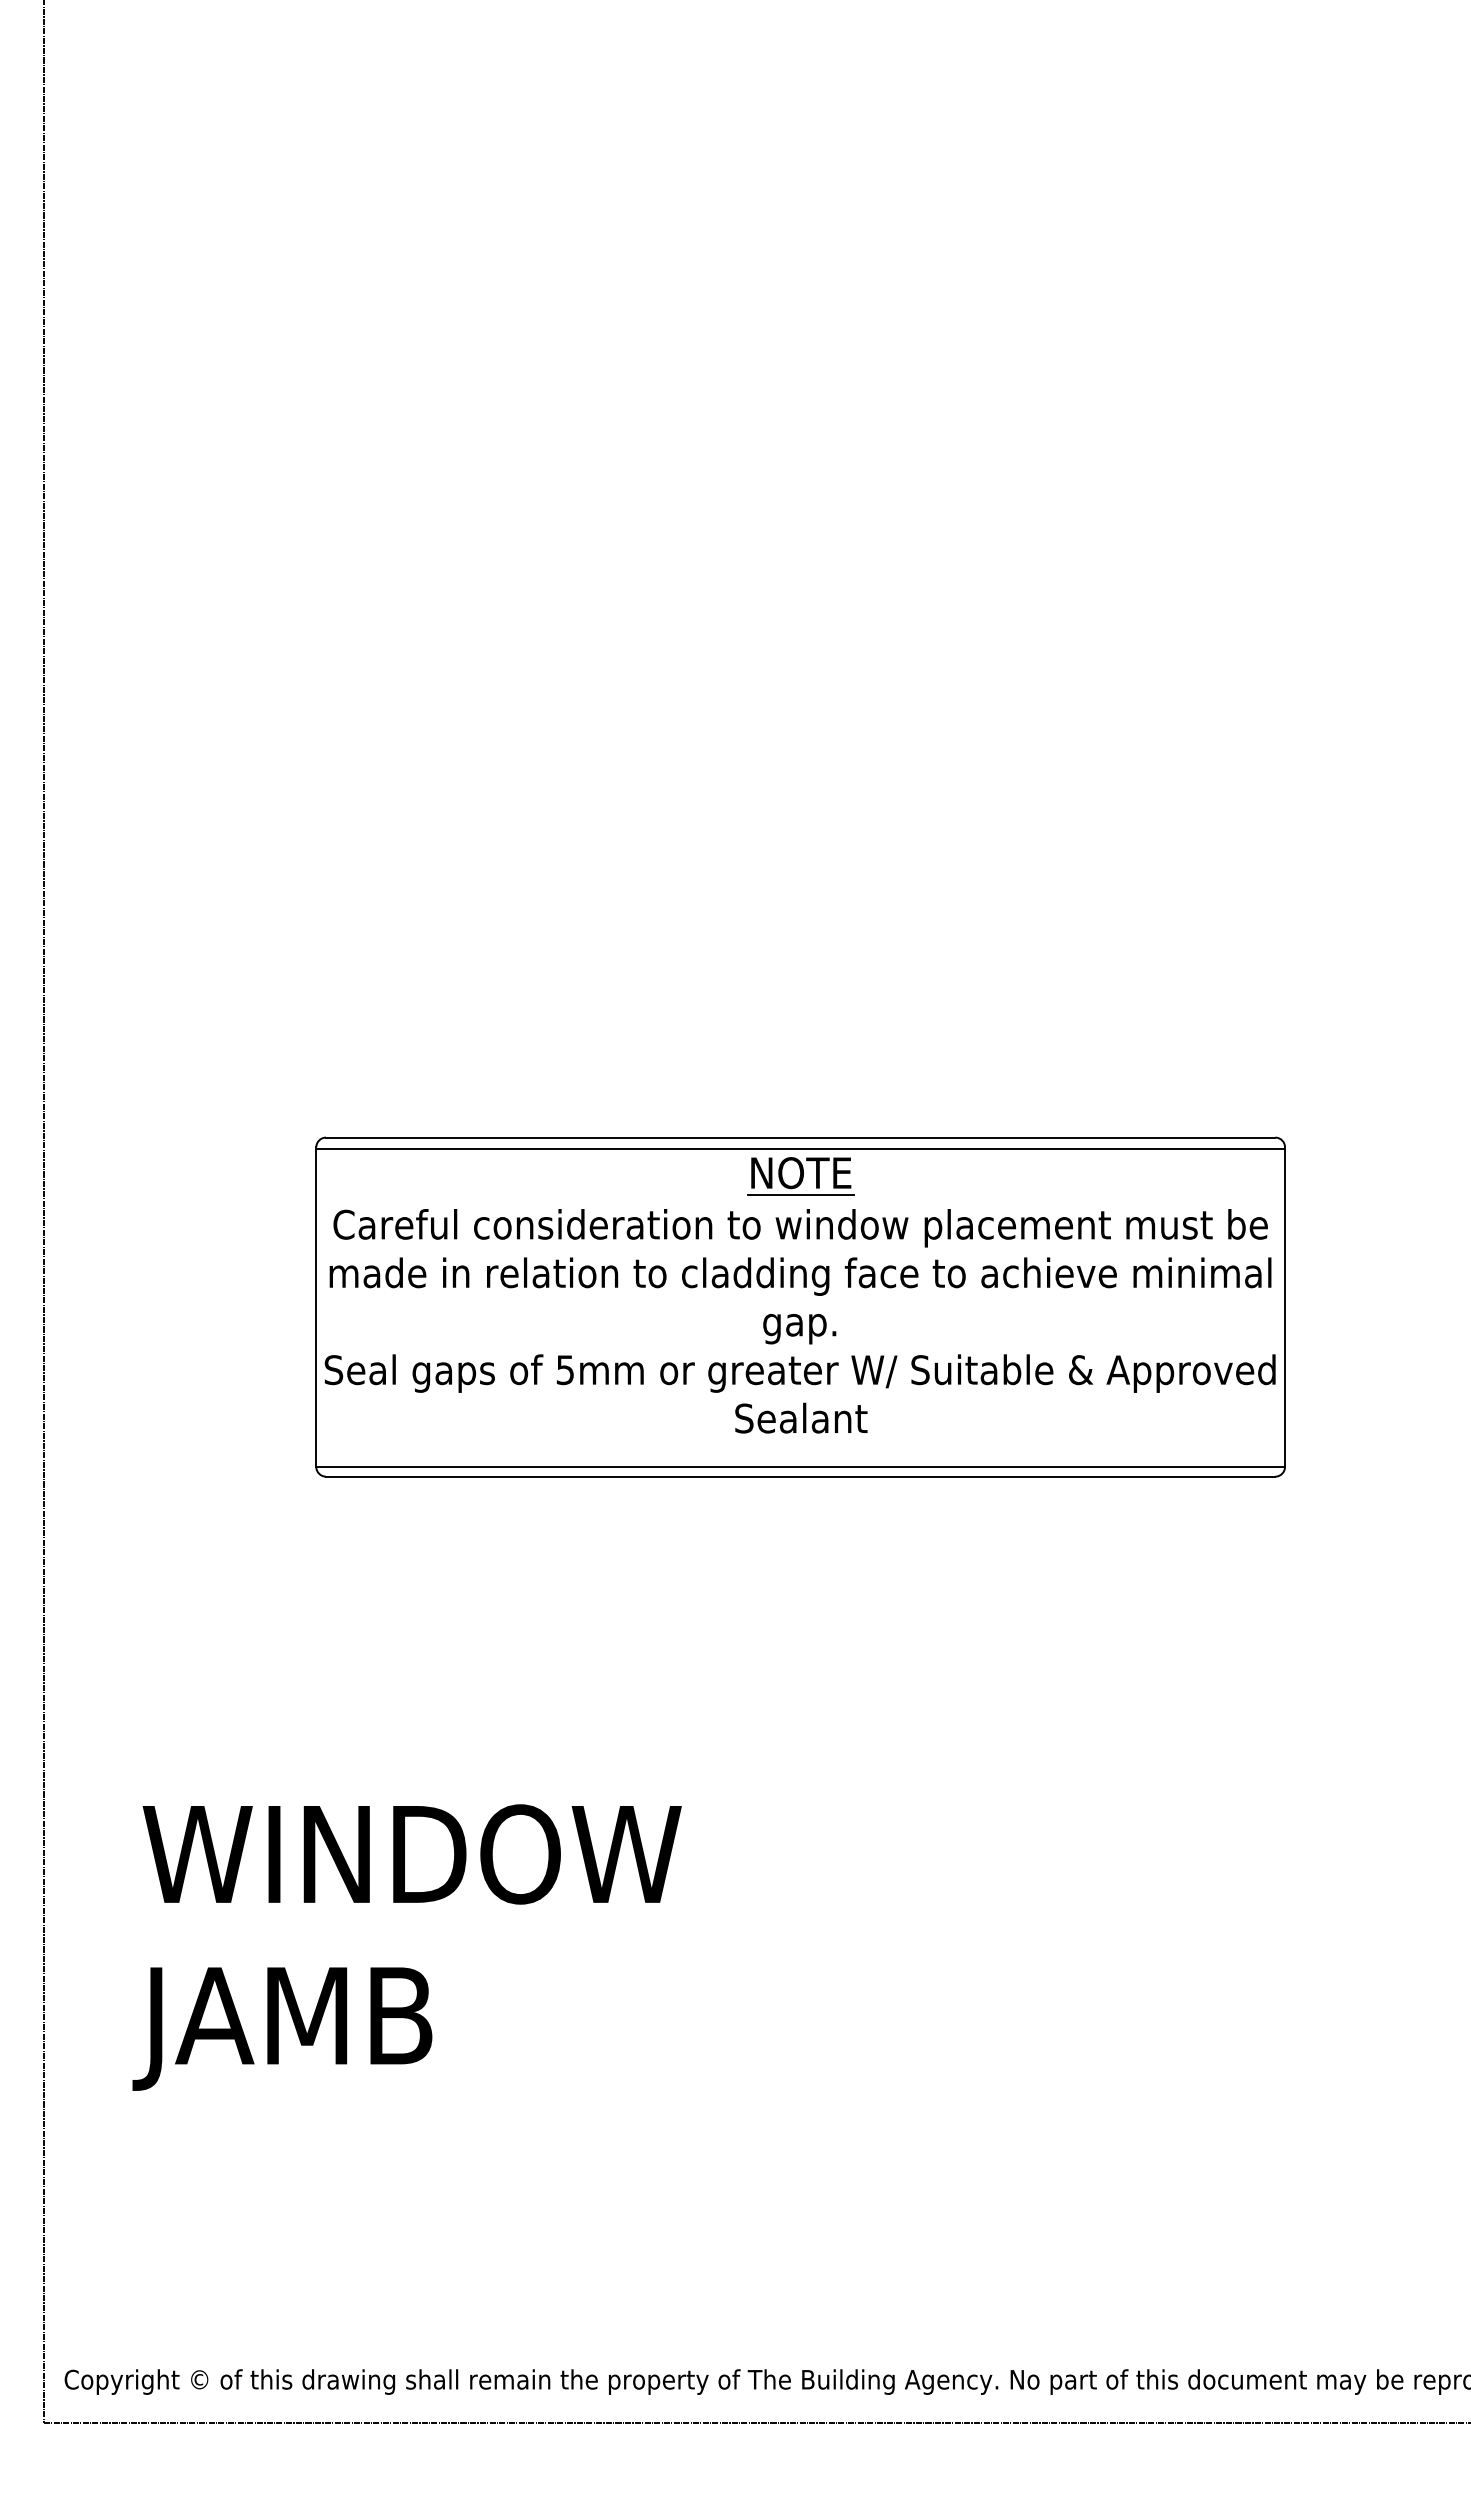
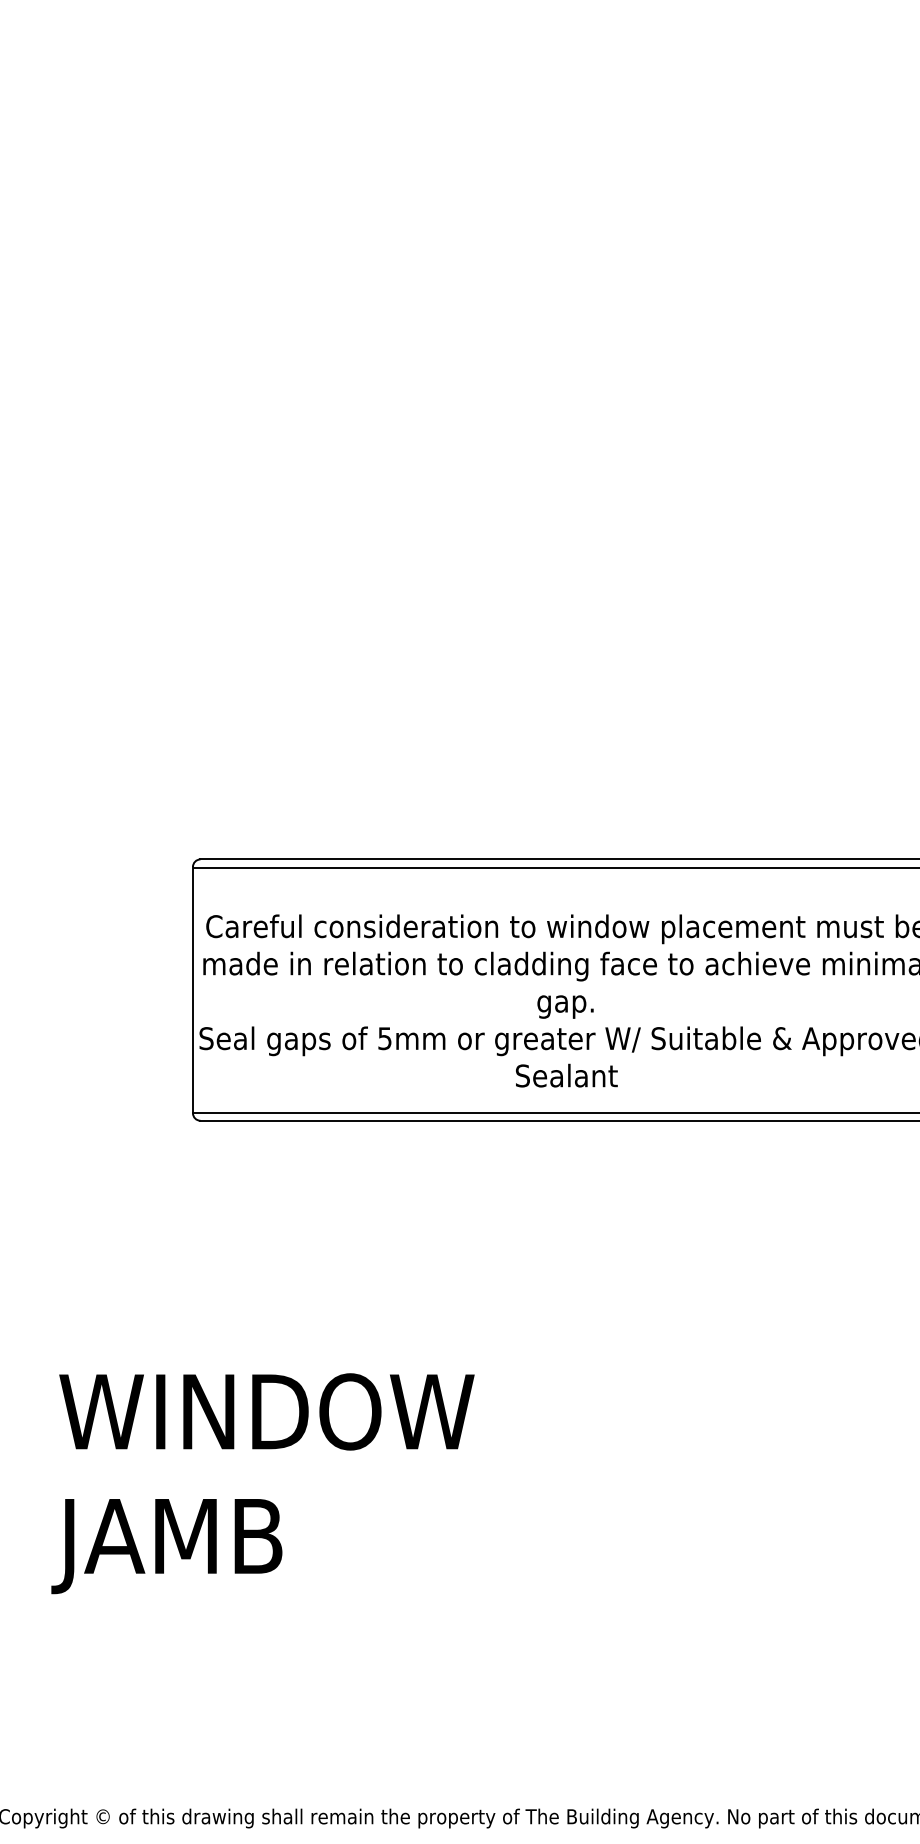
part: (800, 1176) -> (566, 889), removed

